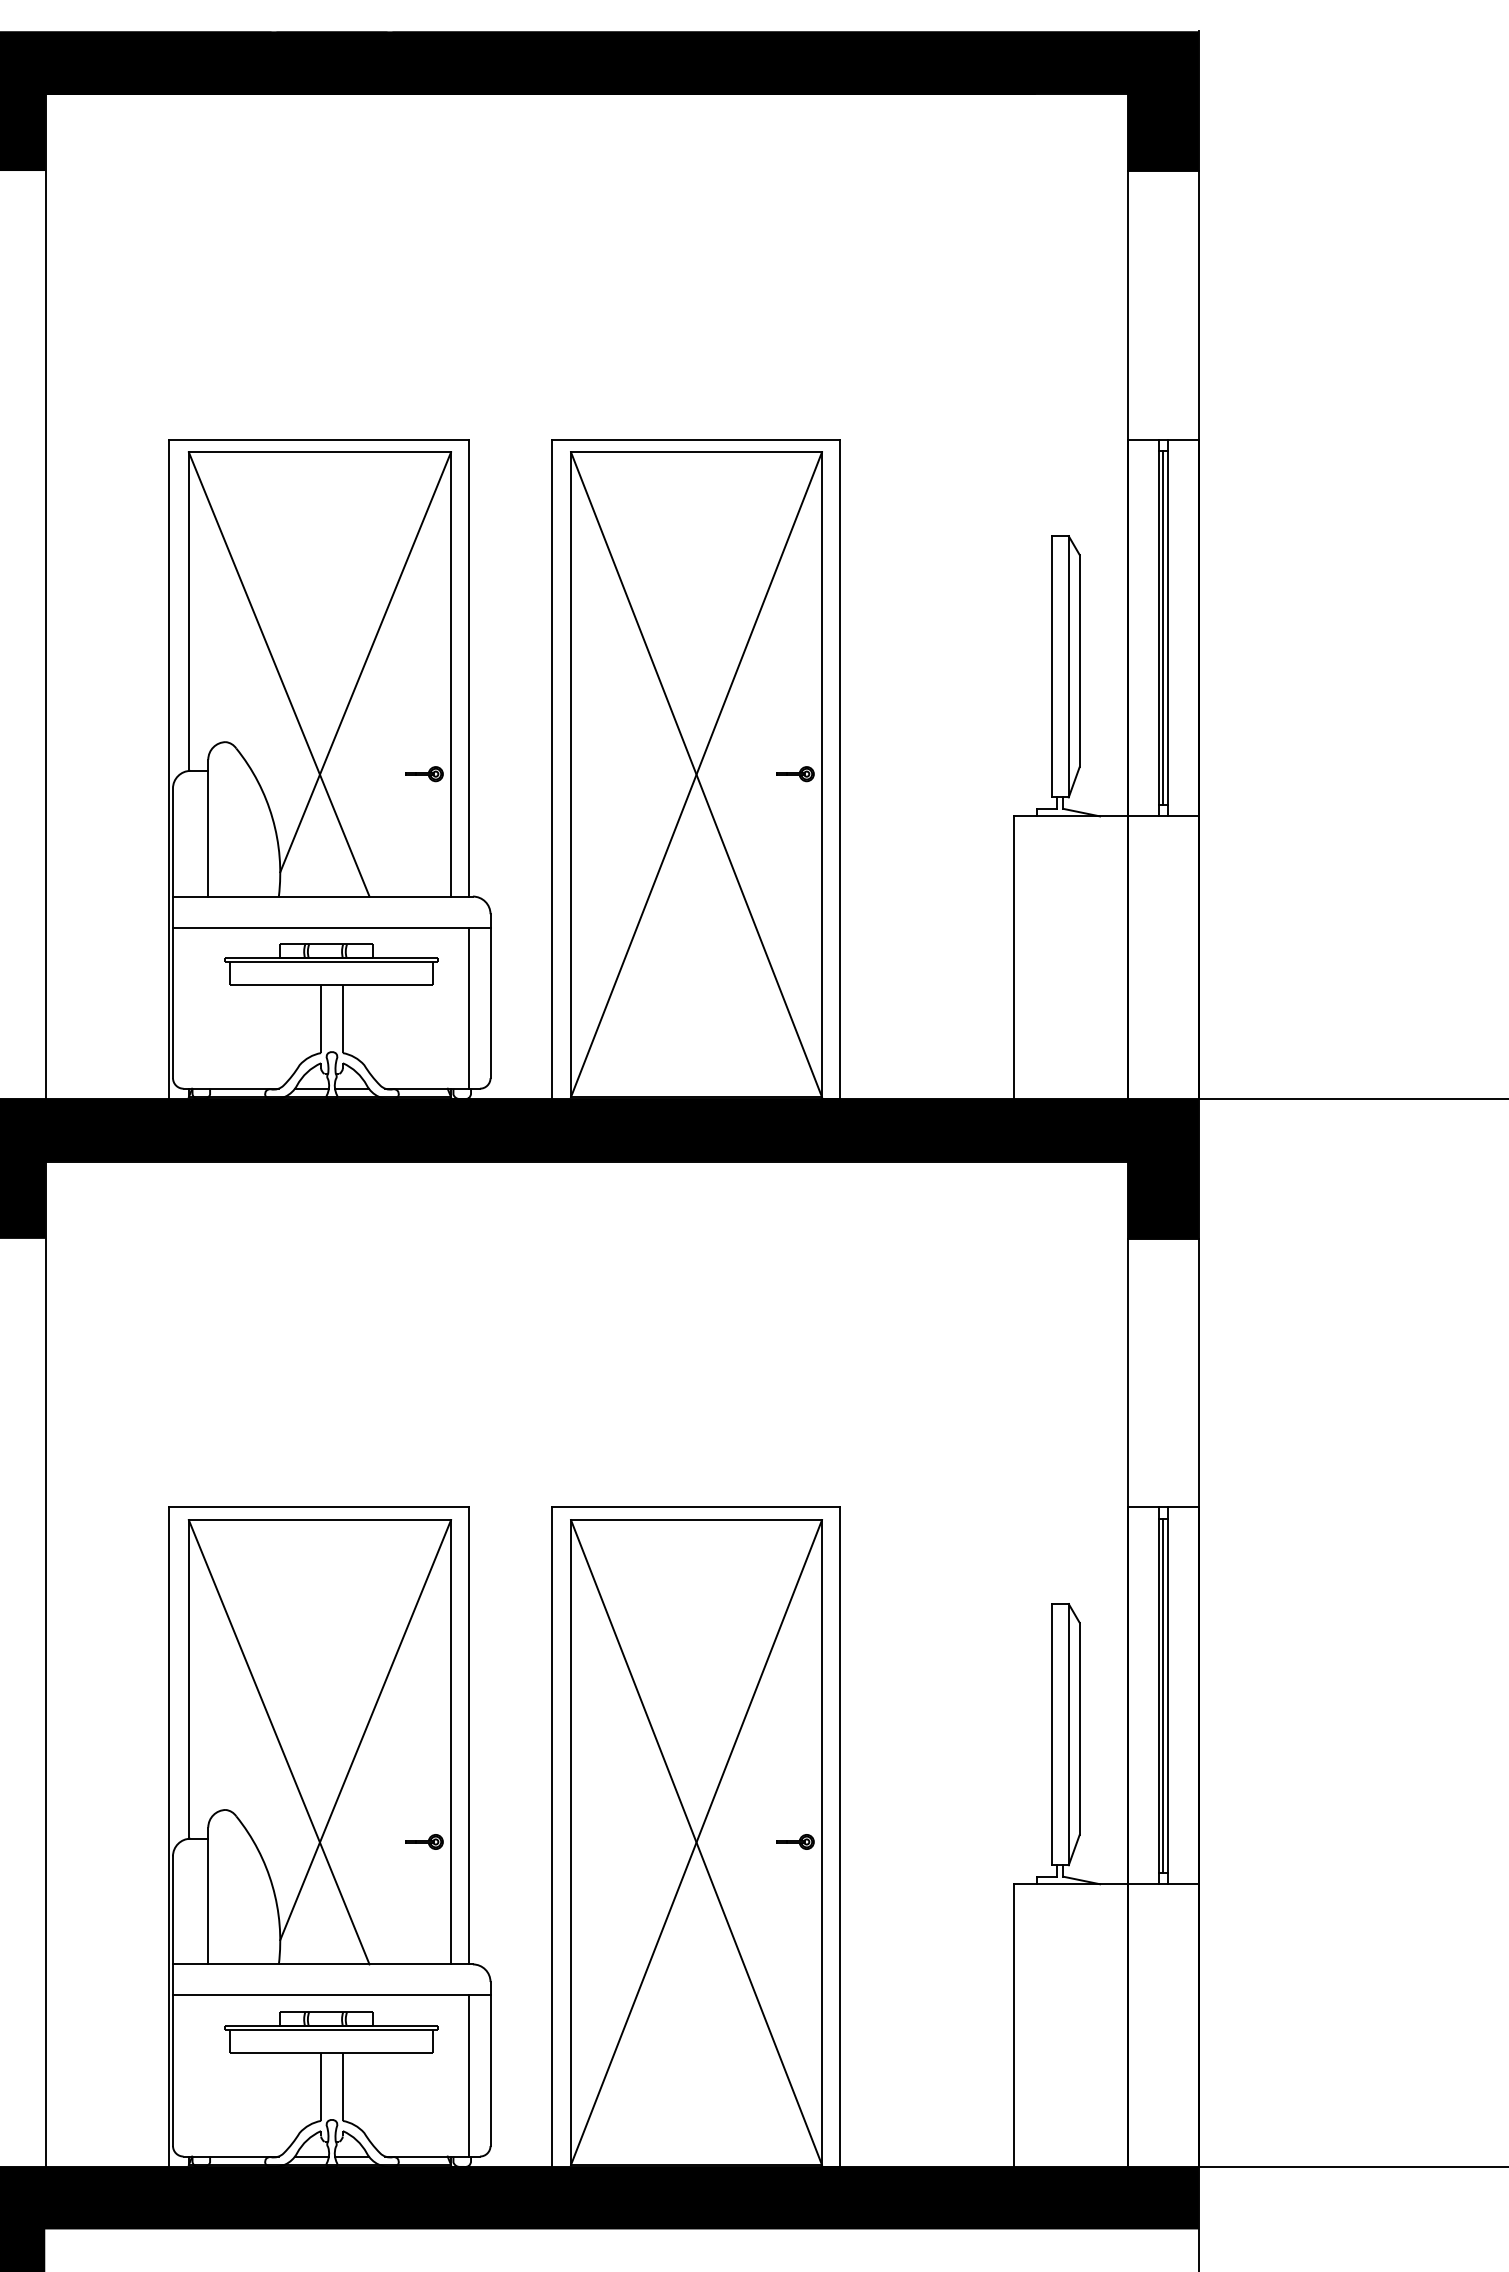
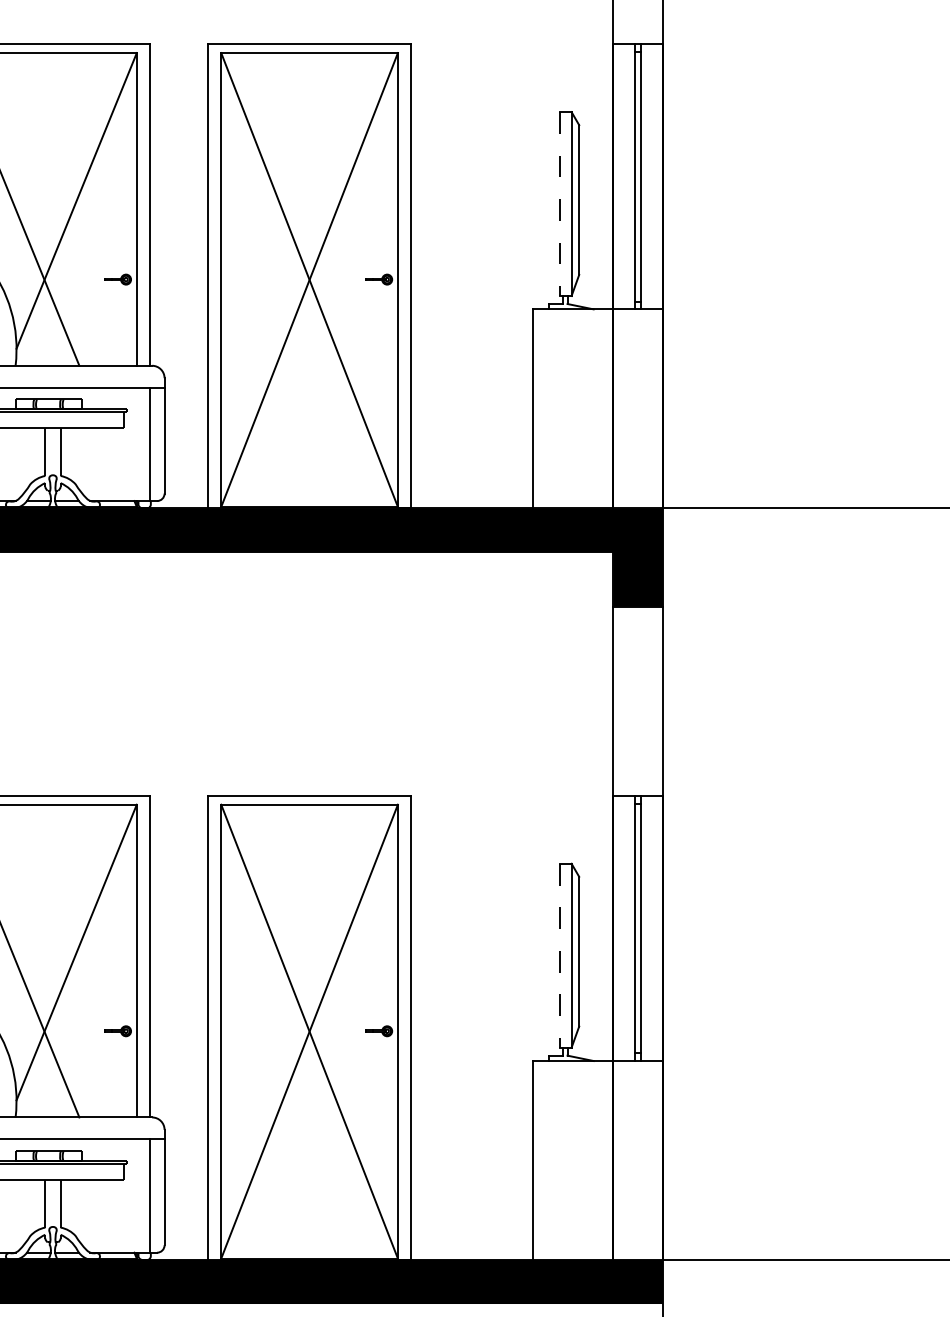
line: (1163, 627) -> (638, 176), removed
line: (1052, 666) -> (560, 203), solid -> dashed
line: (1163, 1695) -> (638, 928), removed
line: (1052, 1734) -> (560, 955), solid -> dashed

